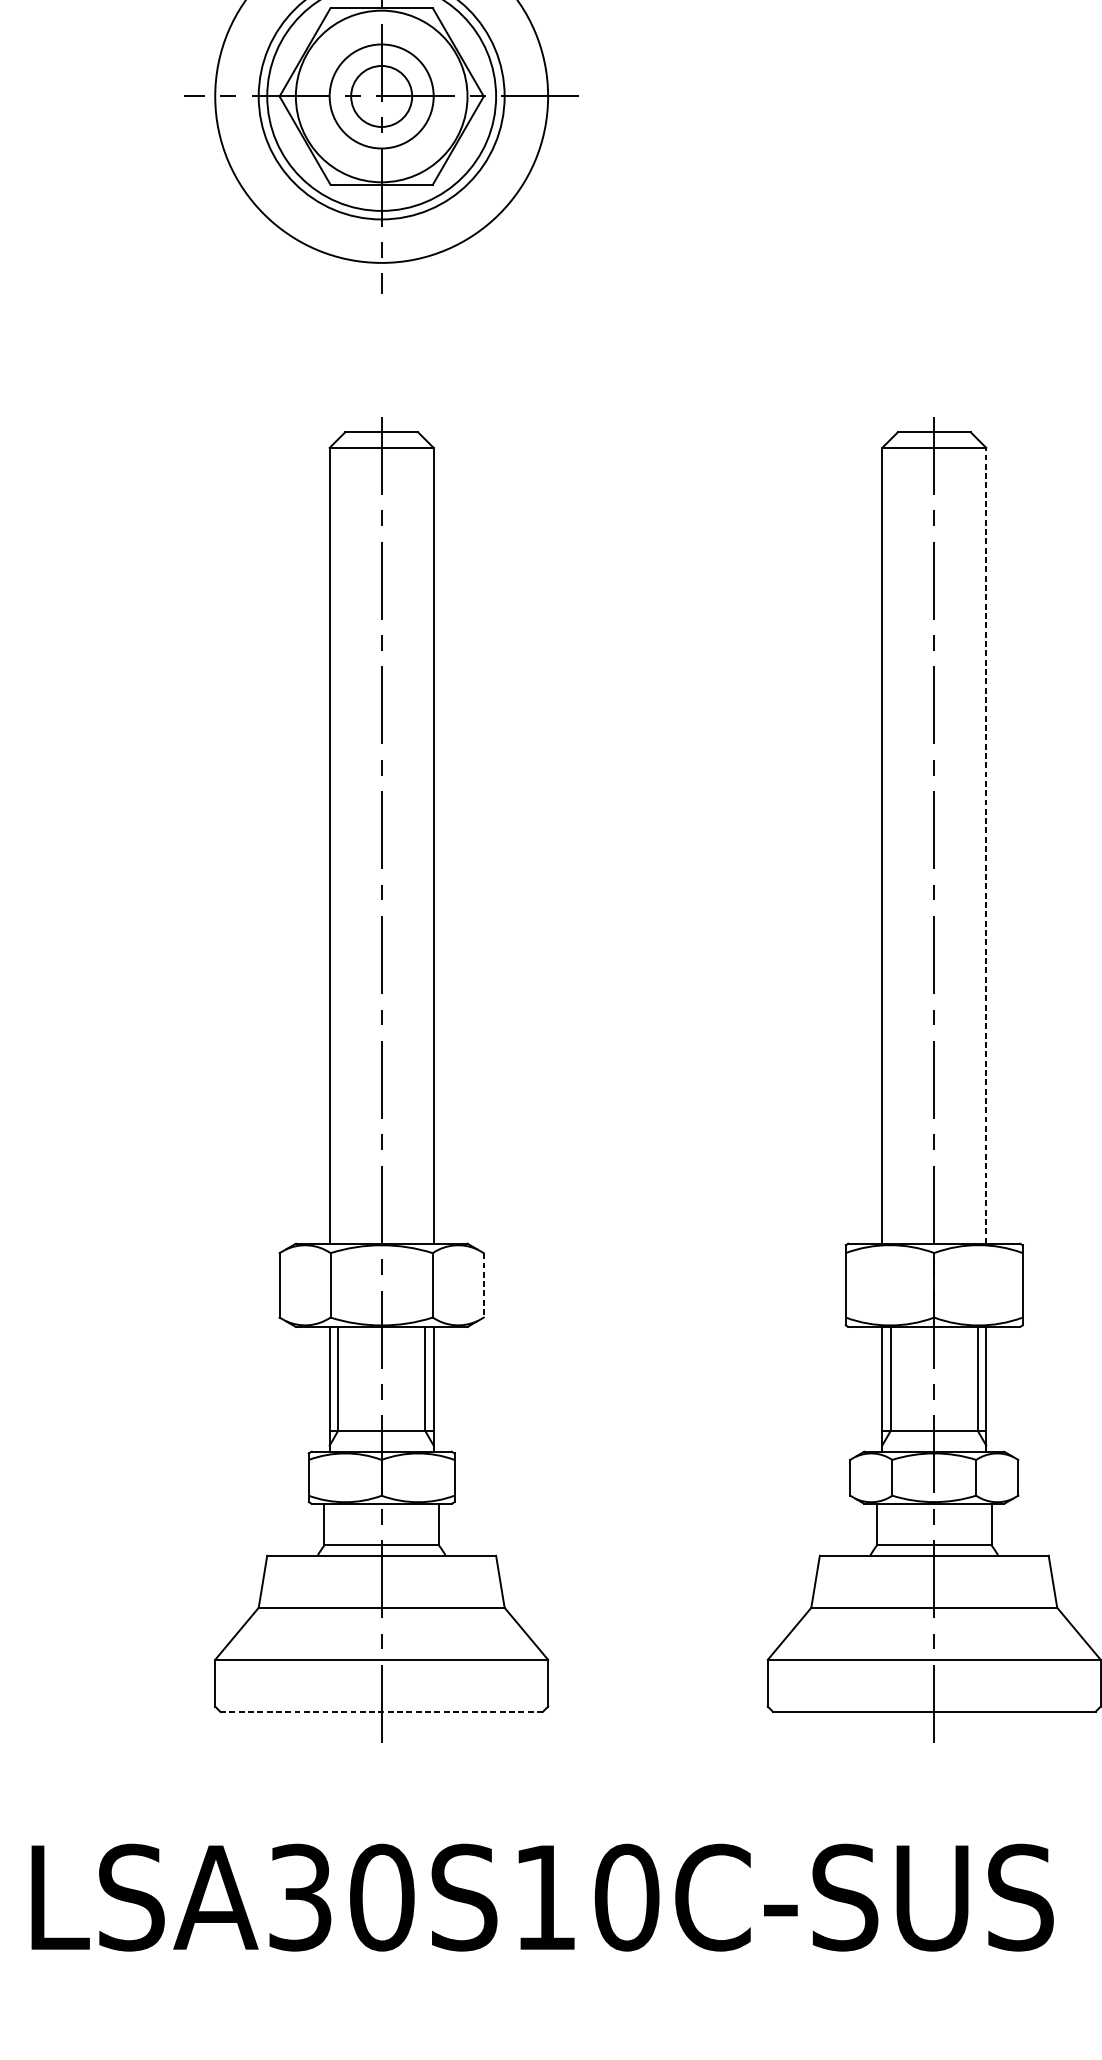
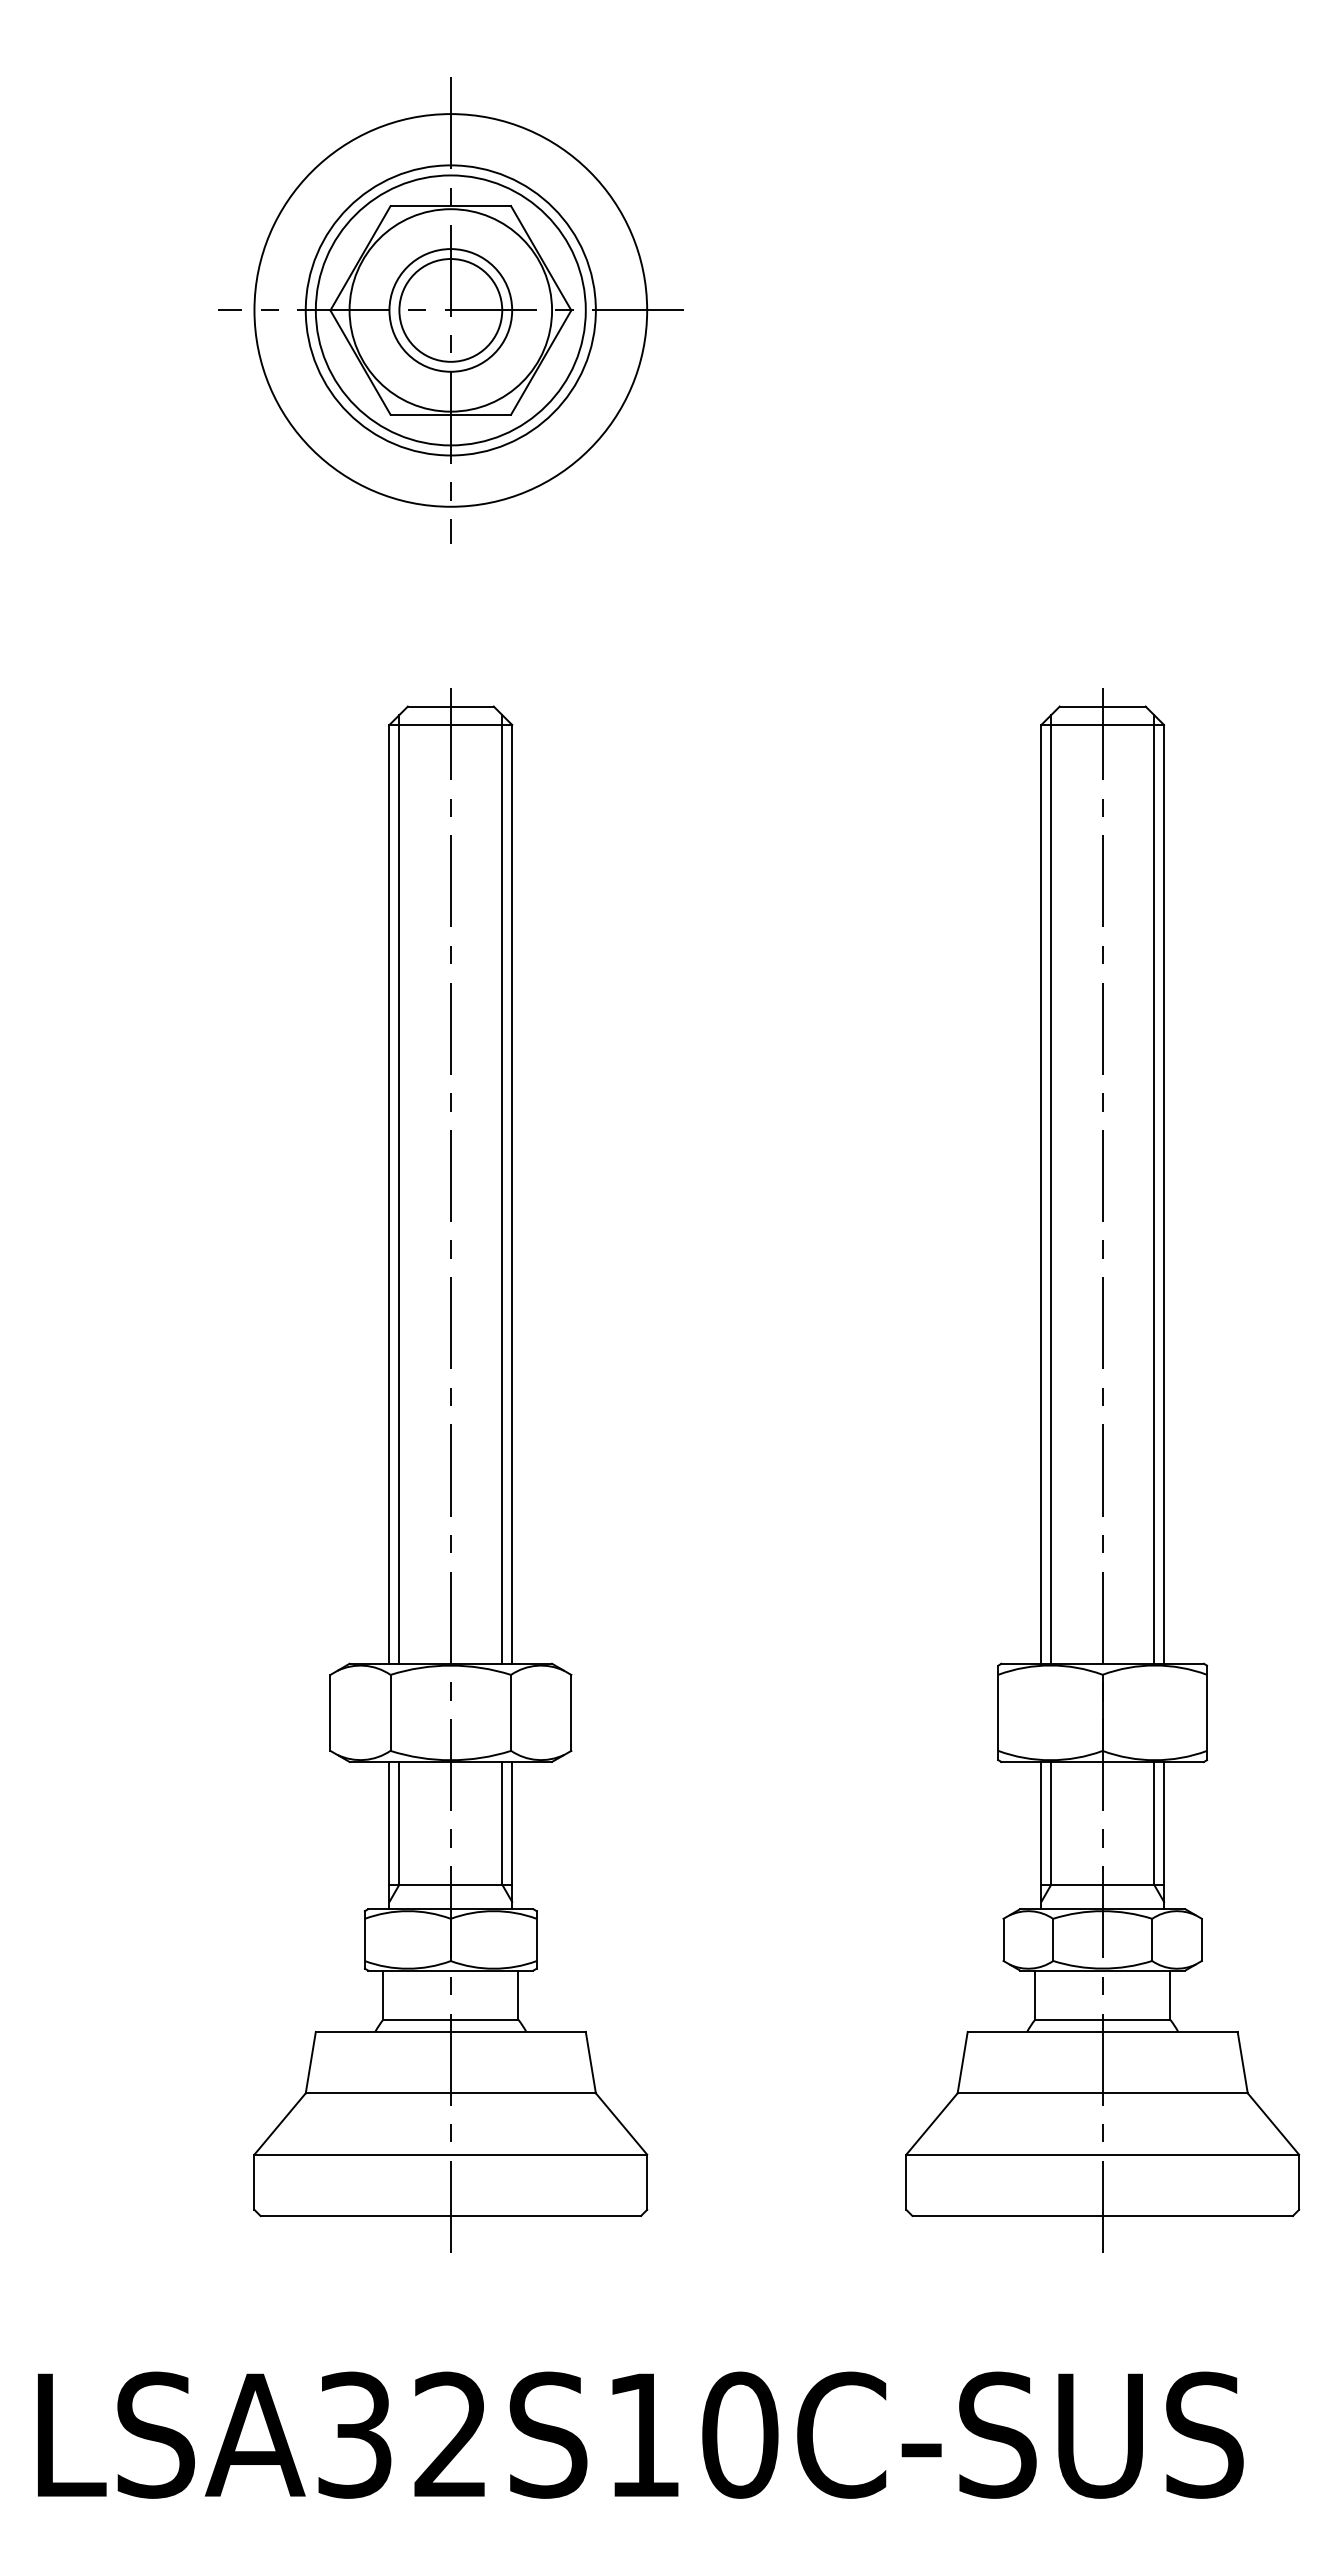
circle: (381, 96) -> (450, 310), size x1.43
line: (338, 841) -> (399, 1189), added
line: (425, 841) -> (502, 1189), added
line: (890, 841) -> (1051, 1189), added
line: (978, 841) -> (1154, 1189), added
line: (986, 845) -> (1164, 1193), dashed -> solid
line: (483, 1285) -> (571, 1712), dashed -> solid
line: (381, 1712) -> (450, 2216), dashed -> solid
text: (382, 1897) -> (451, 2434), LSA30S10C-SUS -> LSA32S10C-SUS

